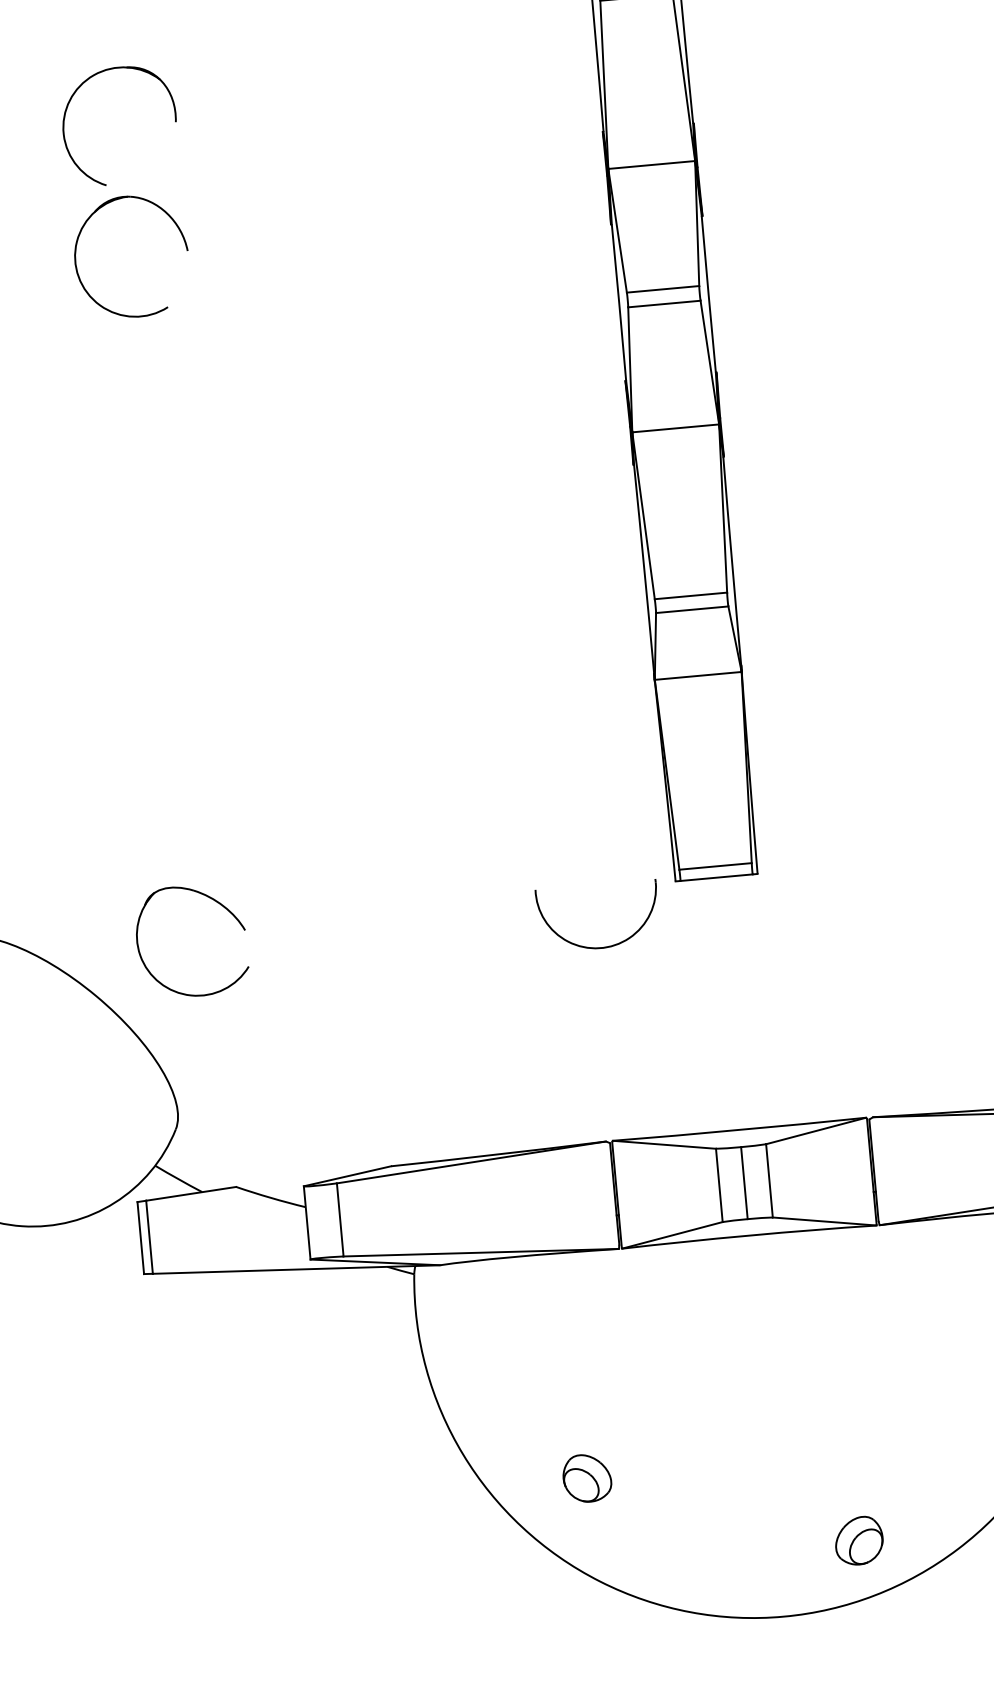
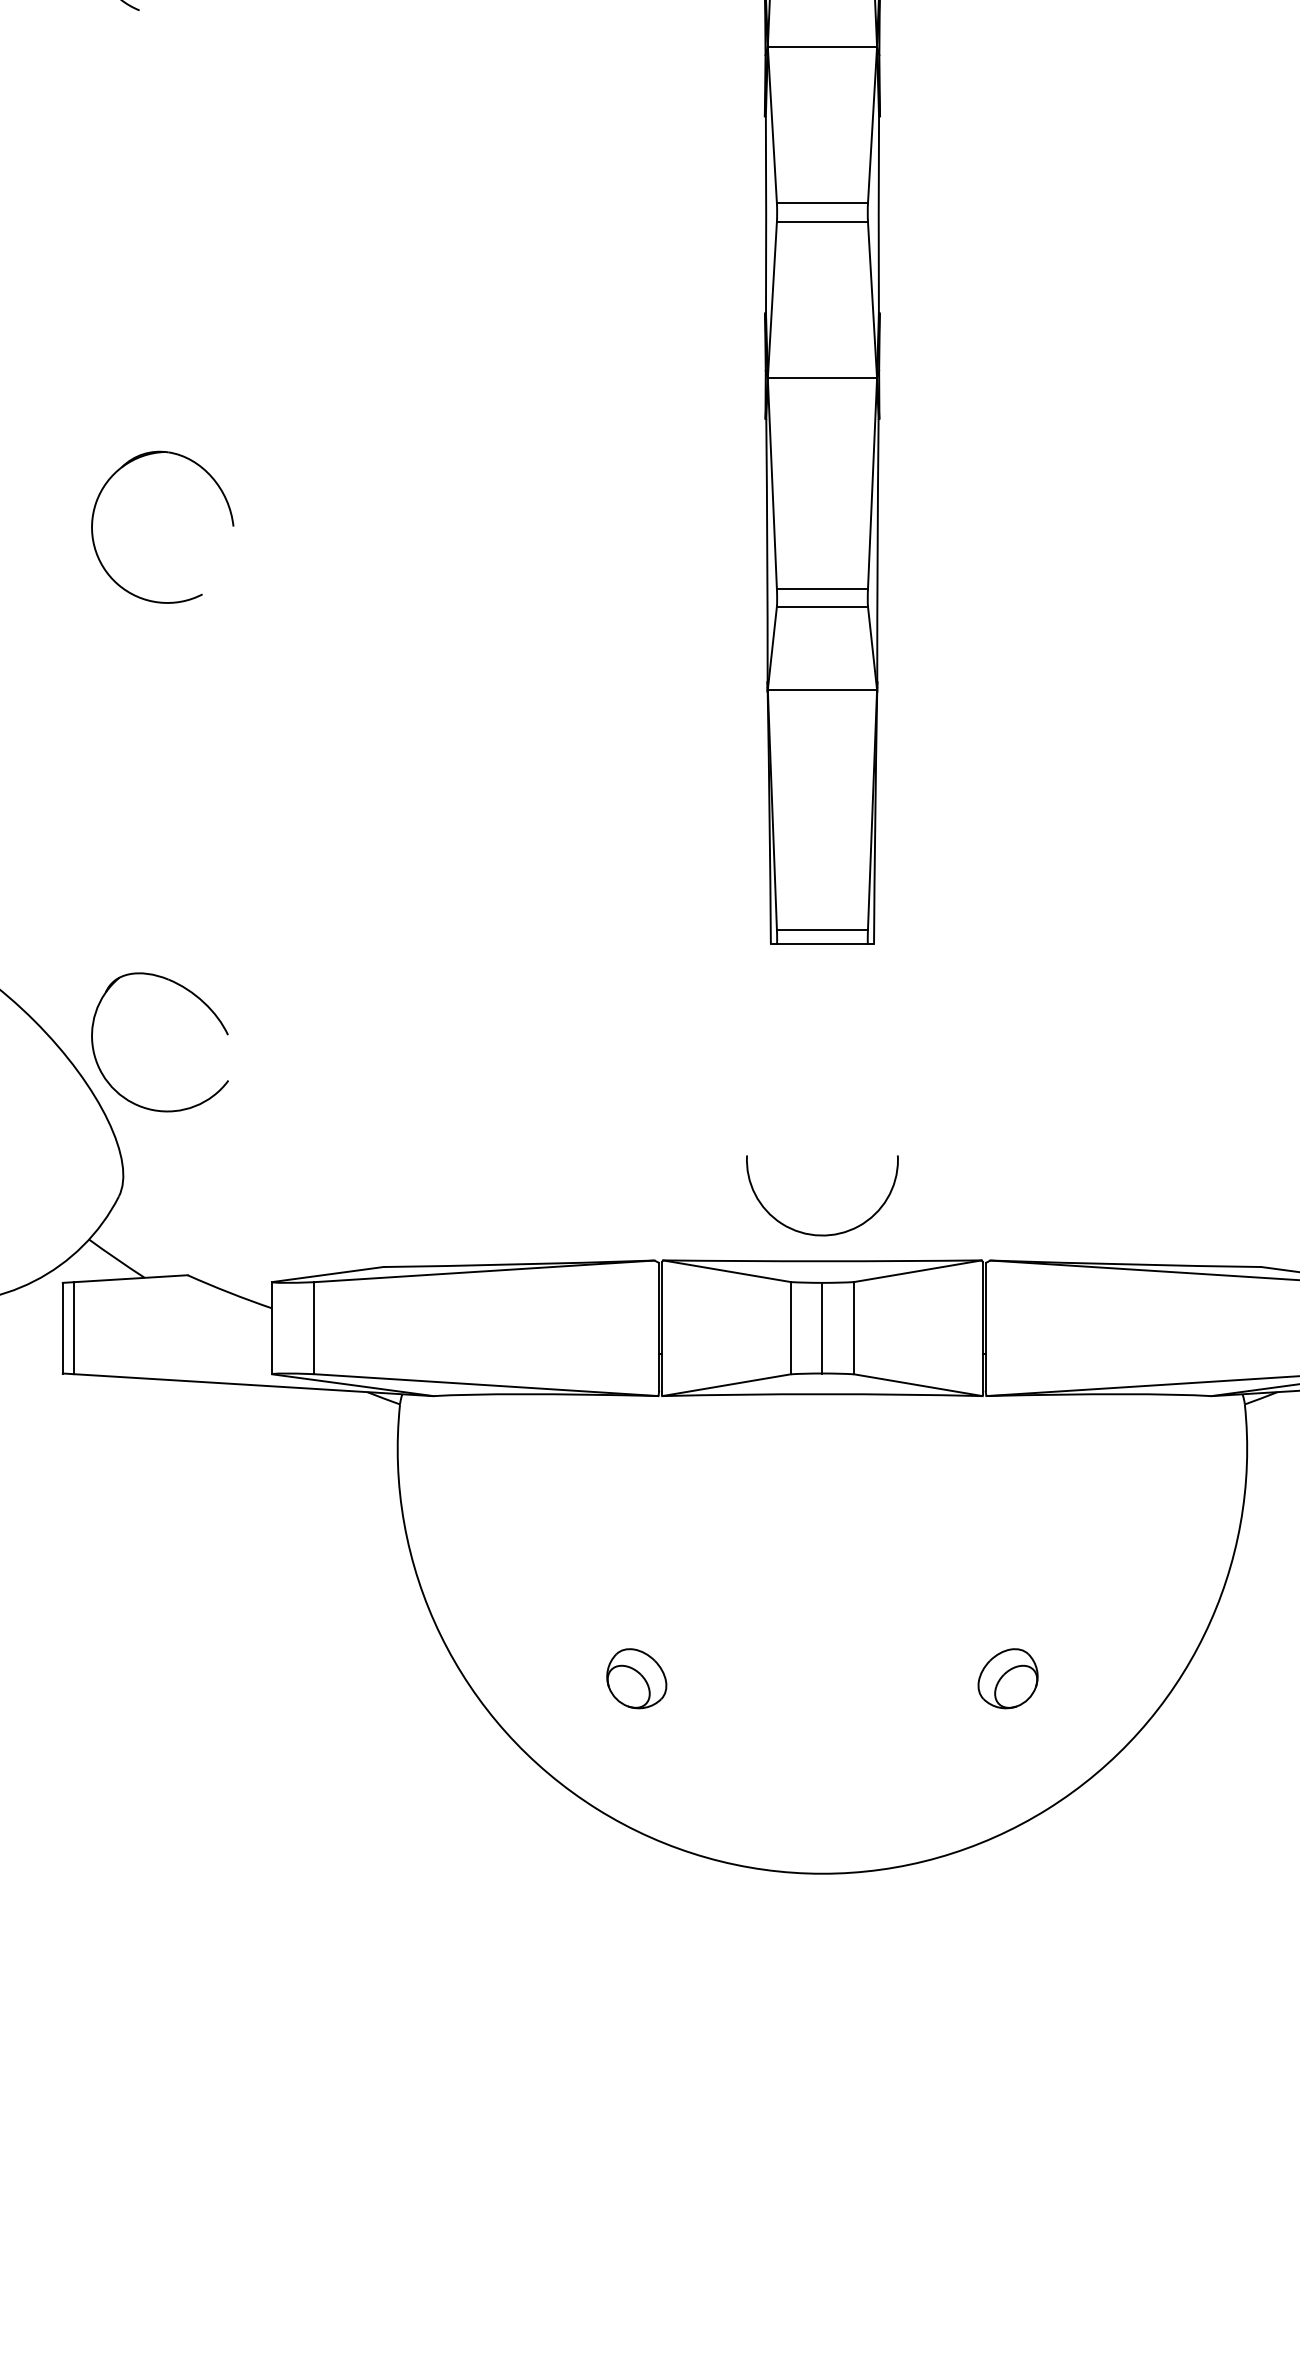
part: (173, 222) -> (219, 489), moved
part: (214, 901) -> (193, 995), moved
part: (601, 947) -> (822, 1234), moved
part: (587, 1478) -> (636, 1678), moved
part: (858, 1540) -> (1007, 1678), moved

